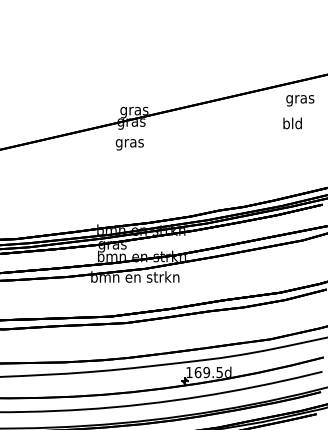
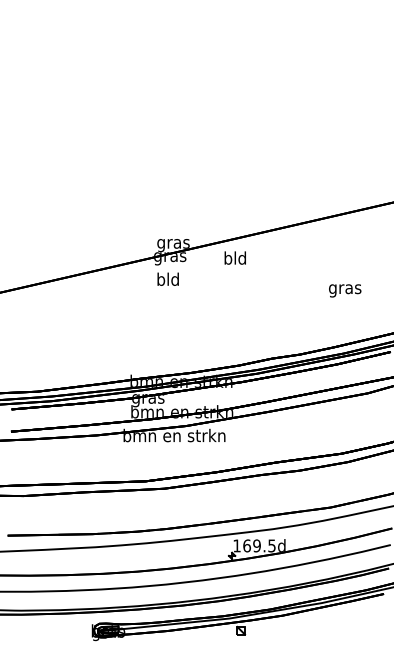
text: (300, 100) -> (345, 290), moved
text: (291, 122) -> (234, 257), moved
text: (130, 142) -> (168, 280), gras -> bld

